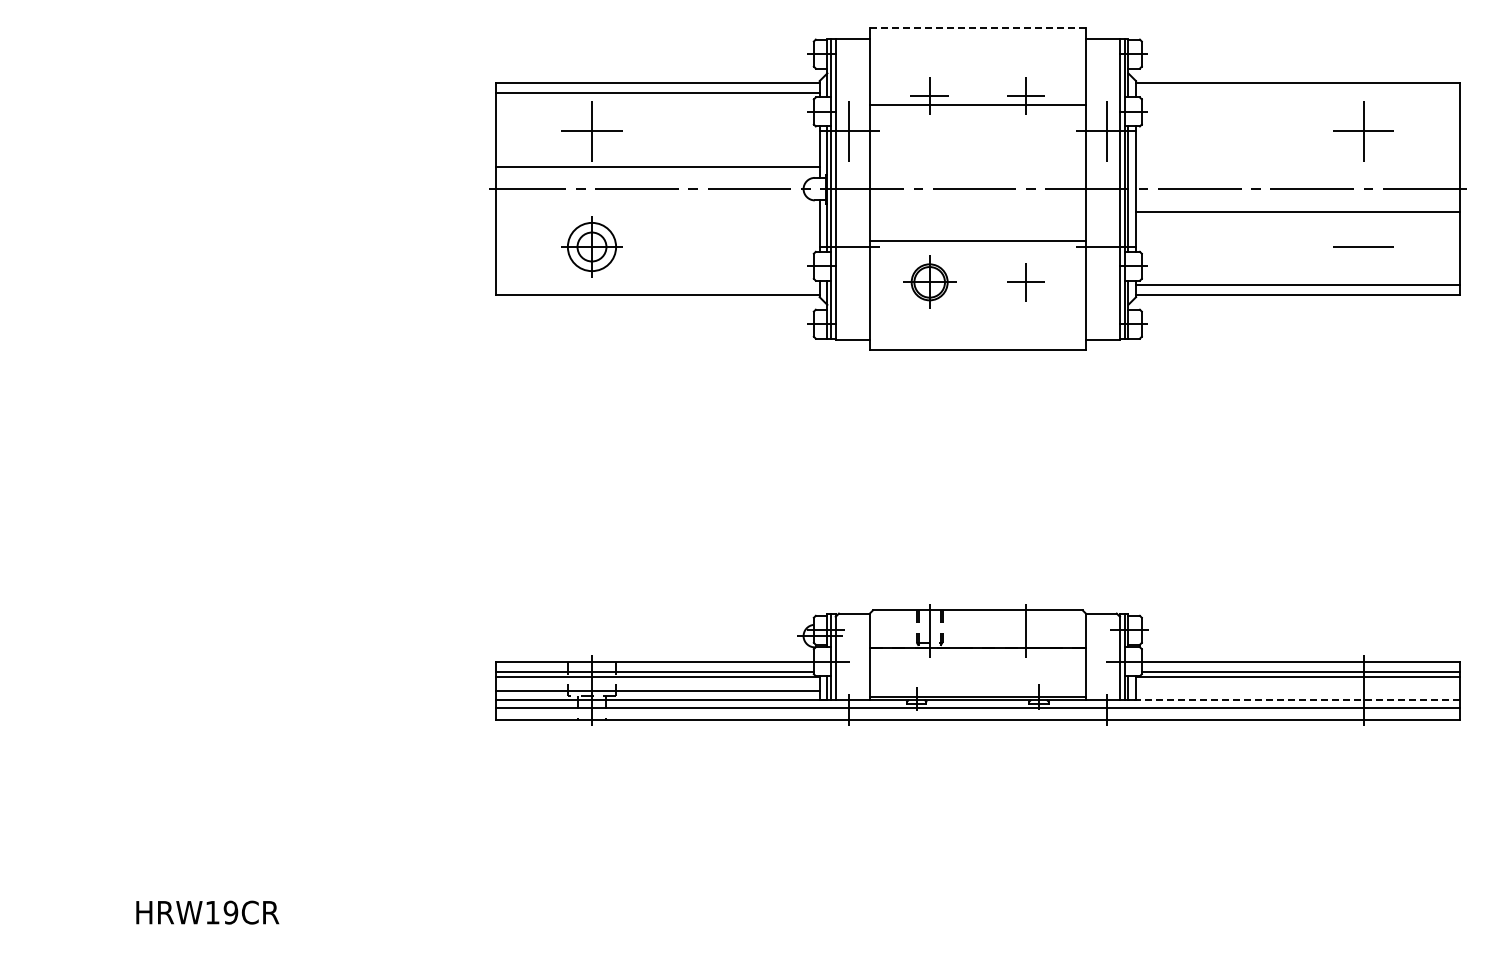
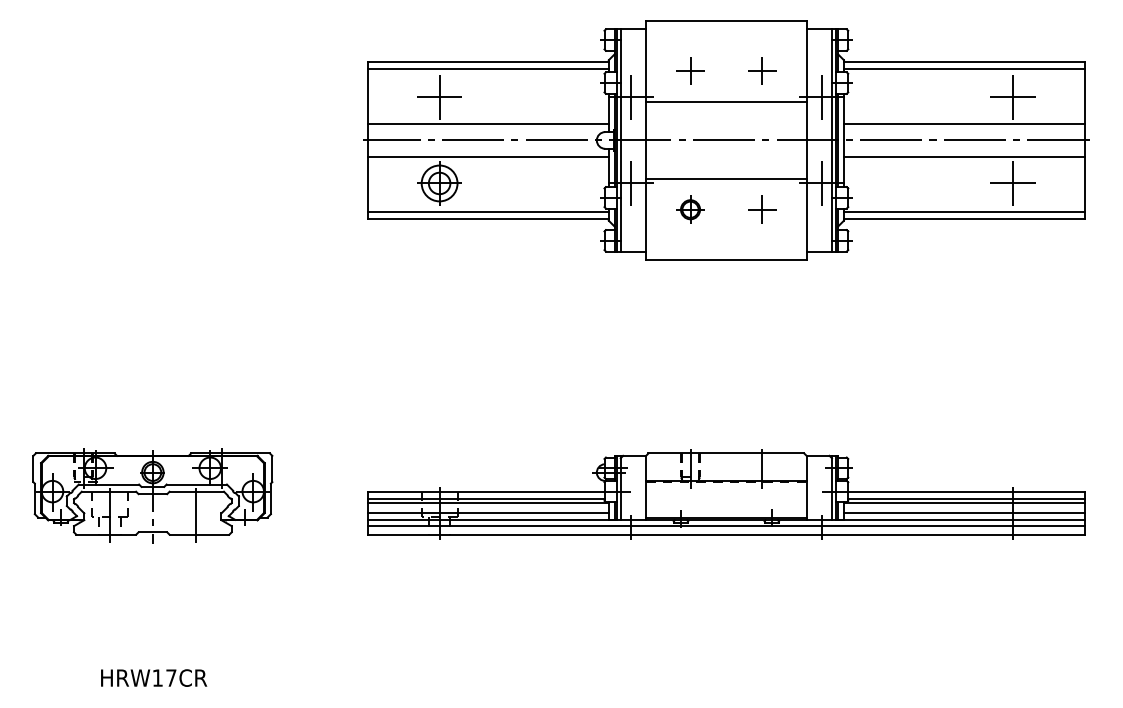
line: (977, 28) -> (726, 21), dashed -> solid
line: (1298, 93) -> (964, 69), added
line: (977, 104) -> (726, 102), moved
line: (1298, 166) -> (964, 123), added
line: (657, 211) -> (488, 157), added
line: (849, 246) -> (630, 183), added
line: (1106, 246) -> (821, 183), added
line: (1363, 246) -> (1012, 183), added
part: (929, 282) -> (690, 209), size x0.71
line: (657, 284) -> (488, 211), added
part: (205, 666) -> (152, 495), added
line: (1298, 690) -> (964, 513), added
line: (1294, 700) -> (961, 520), dashed -> solid
text: (230, 912) -> (171, 677), HRW19CR -> HRW17CR

